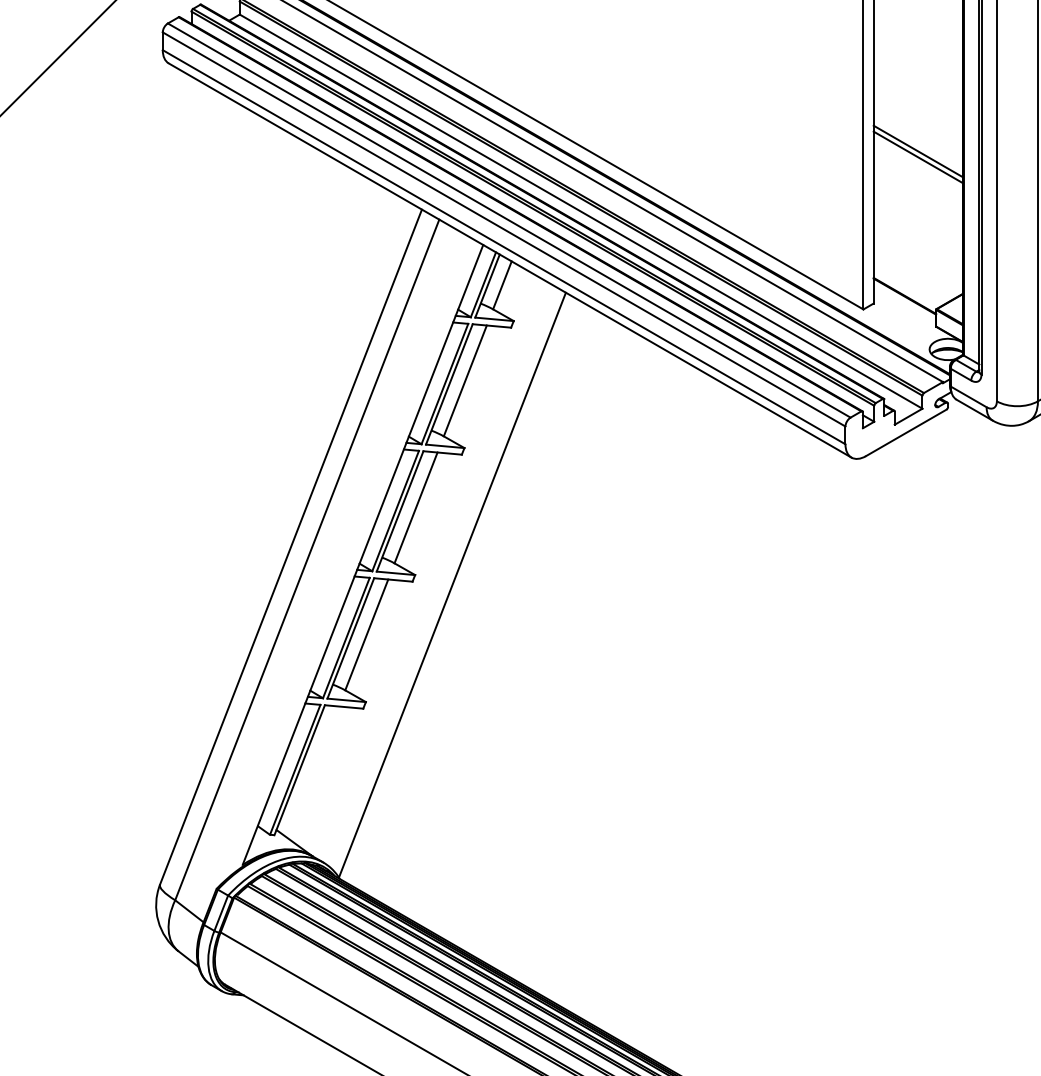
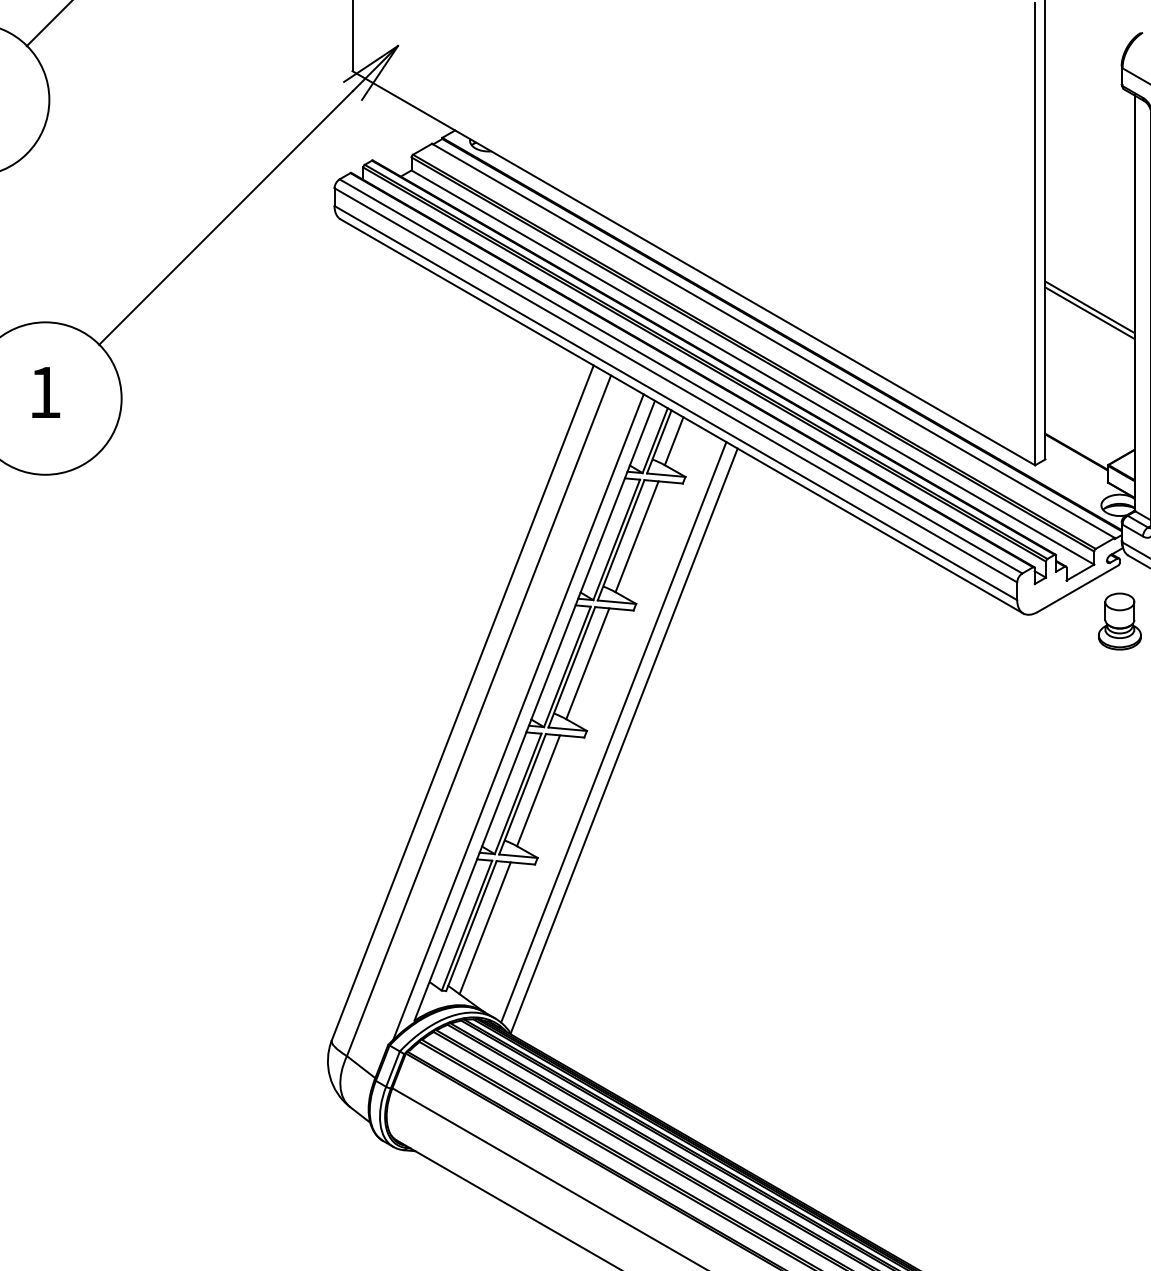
part: (947, 465) -> (1119, 621), added
line: (346, 560) -> (518, 716), added
line: (441, 576) -> (613, 732), added
line: (312, 772) -> (484, 928), added

